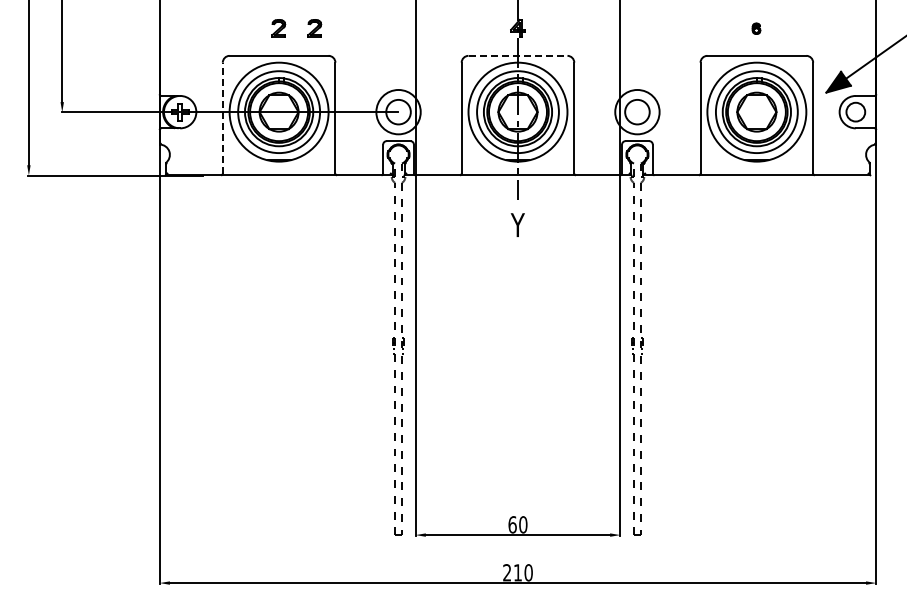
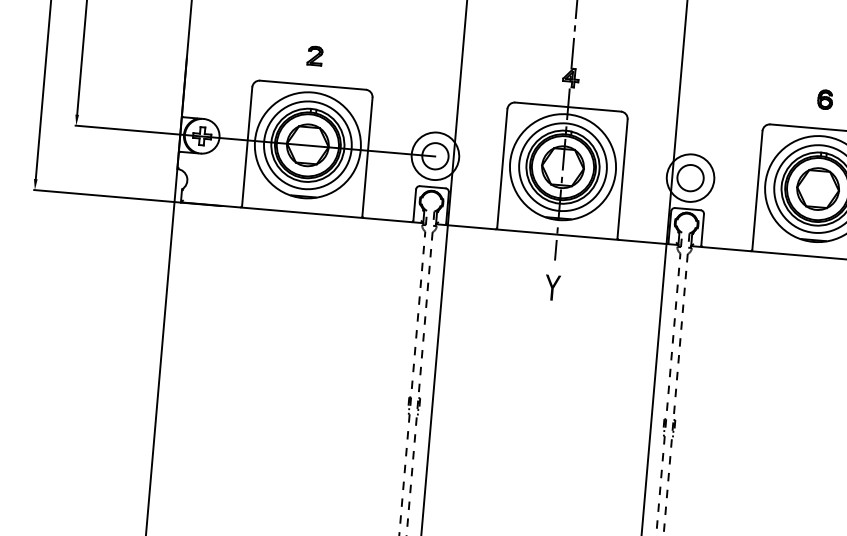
part: (314, 28) -> (353, 59), removed
part: (756, 28) -> (825, 99), size x1.67
line: (518, 55) -> (568, 106), dashed -> solid
line: (222, 117) -> (246, 145), dashed -> solid

